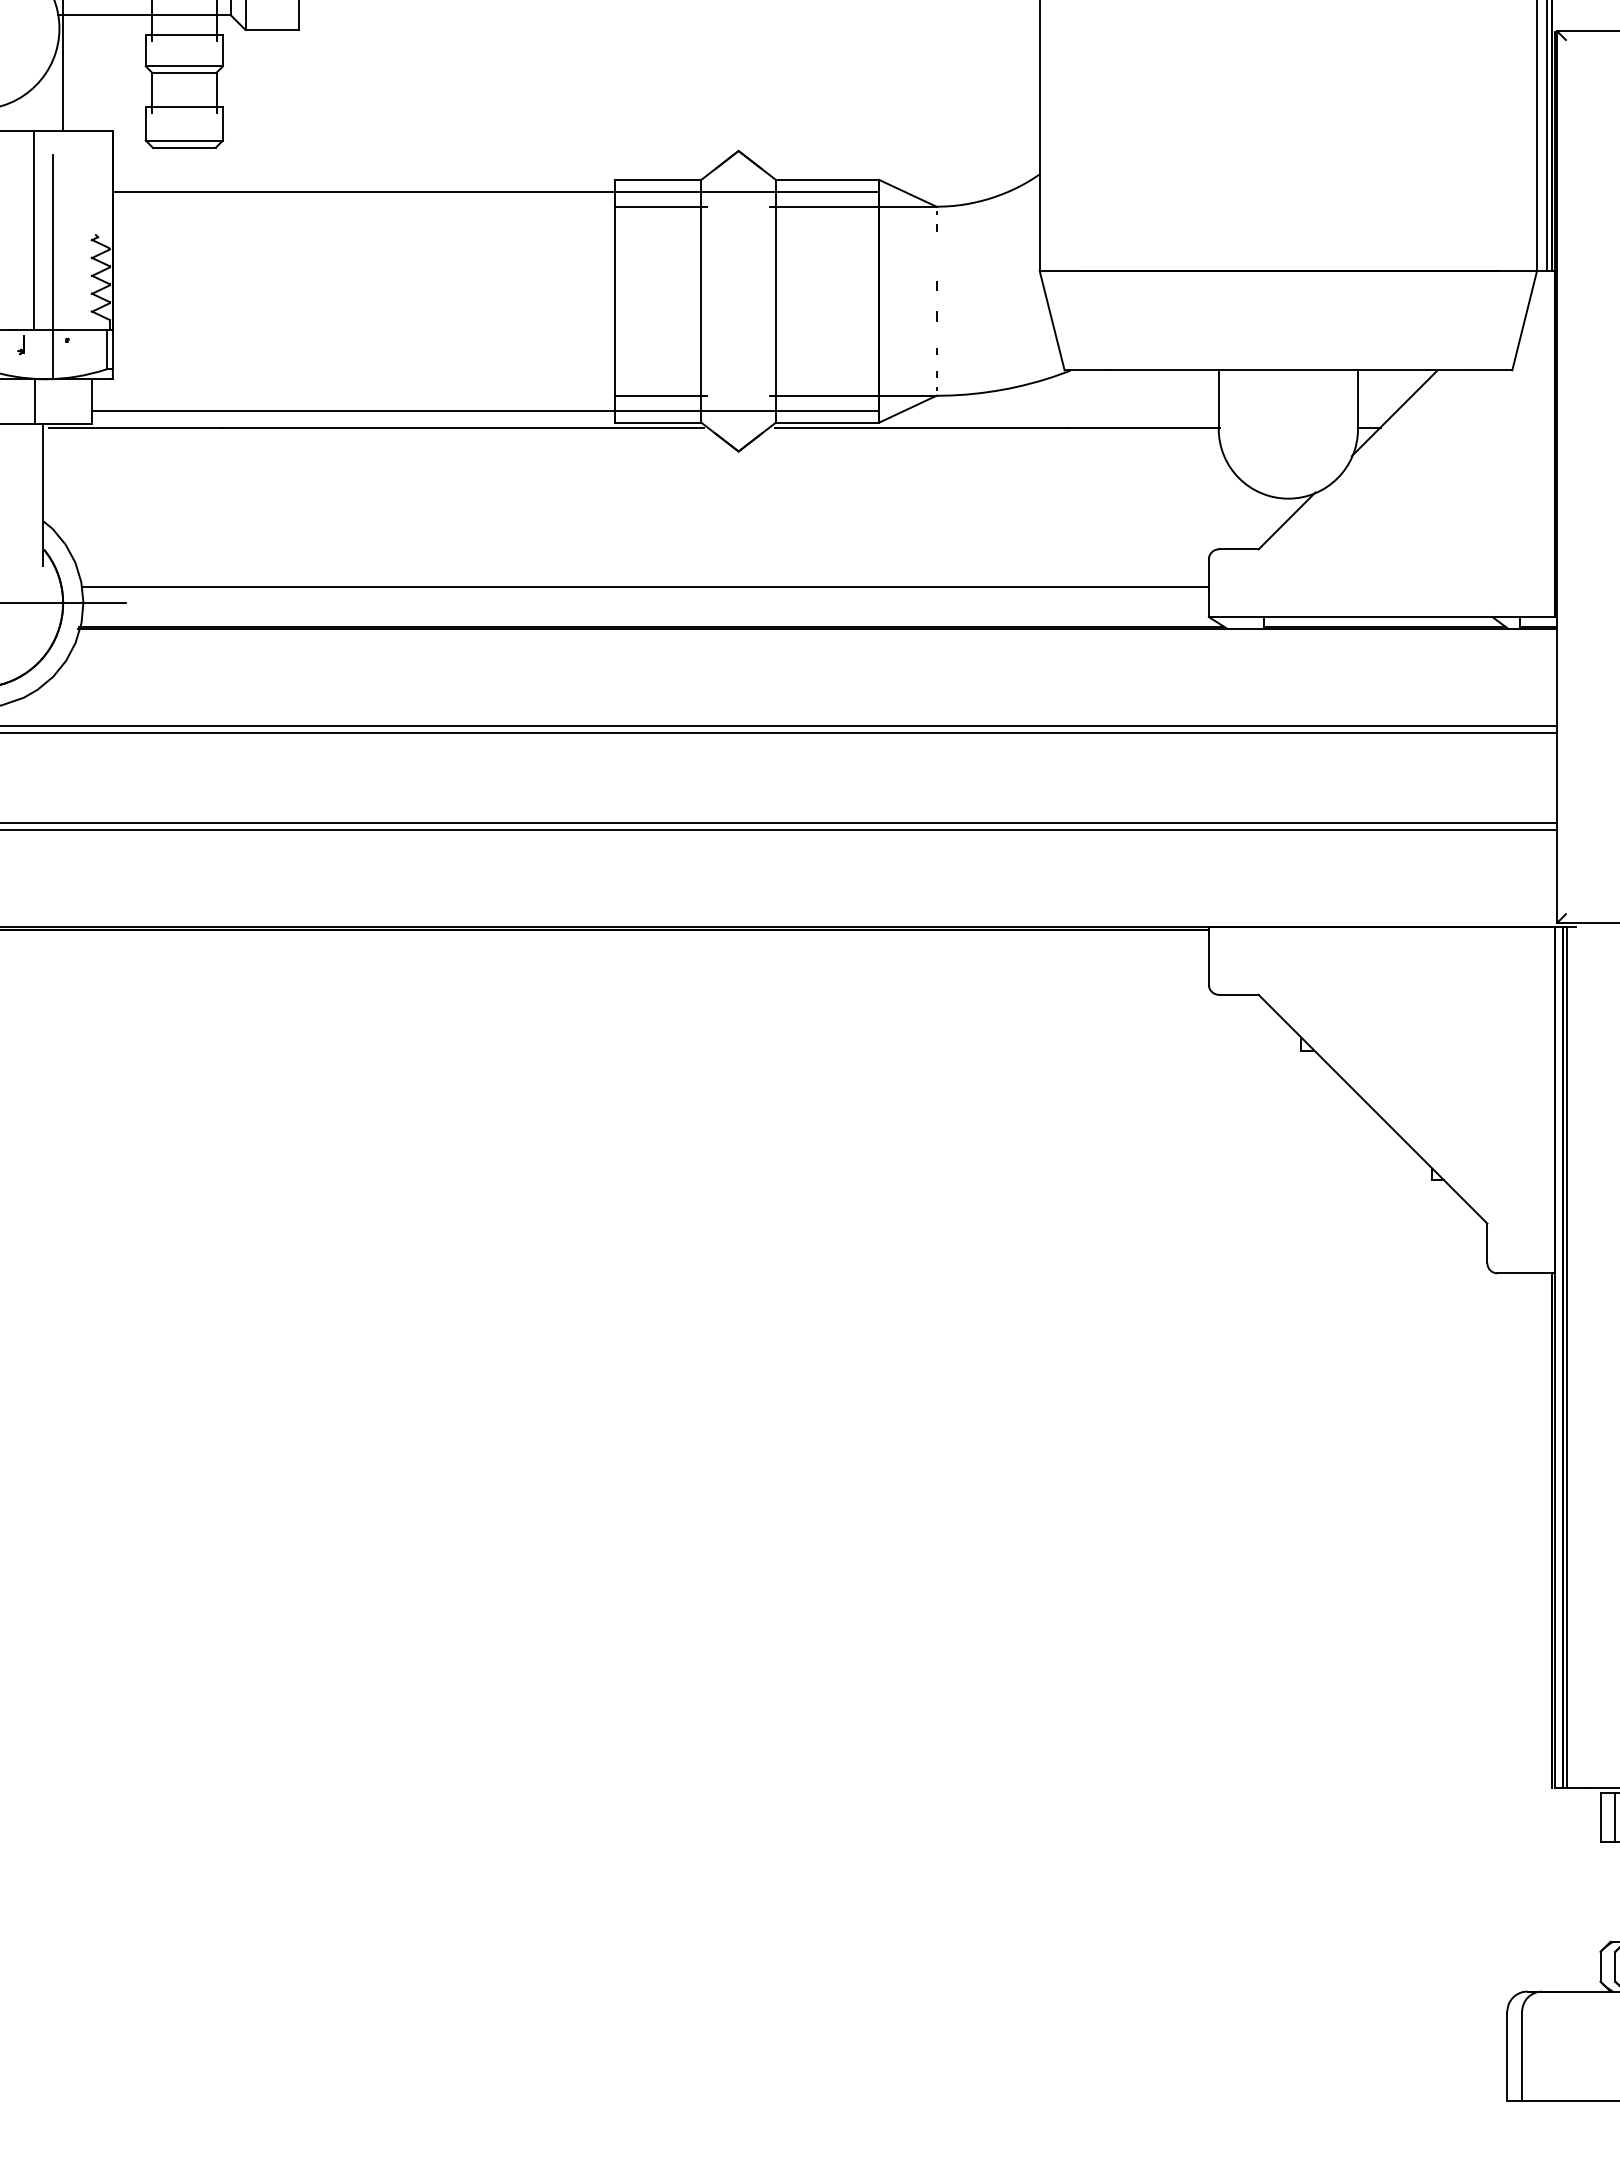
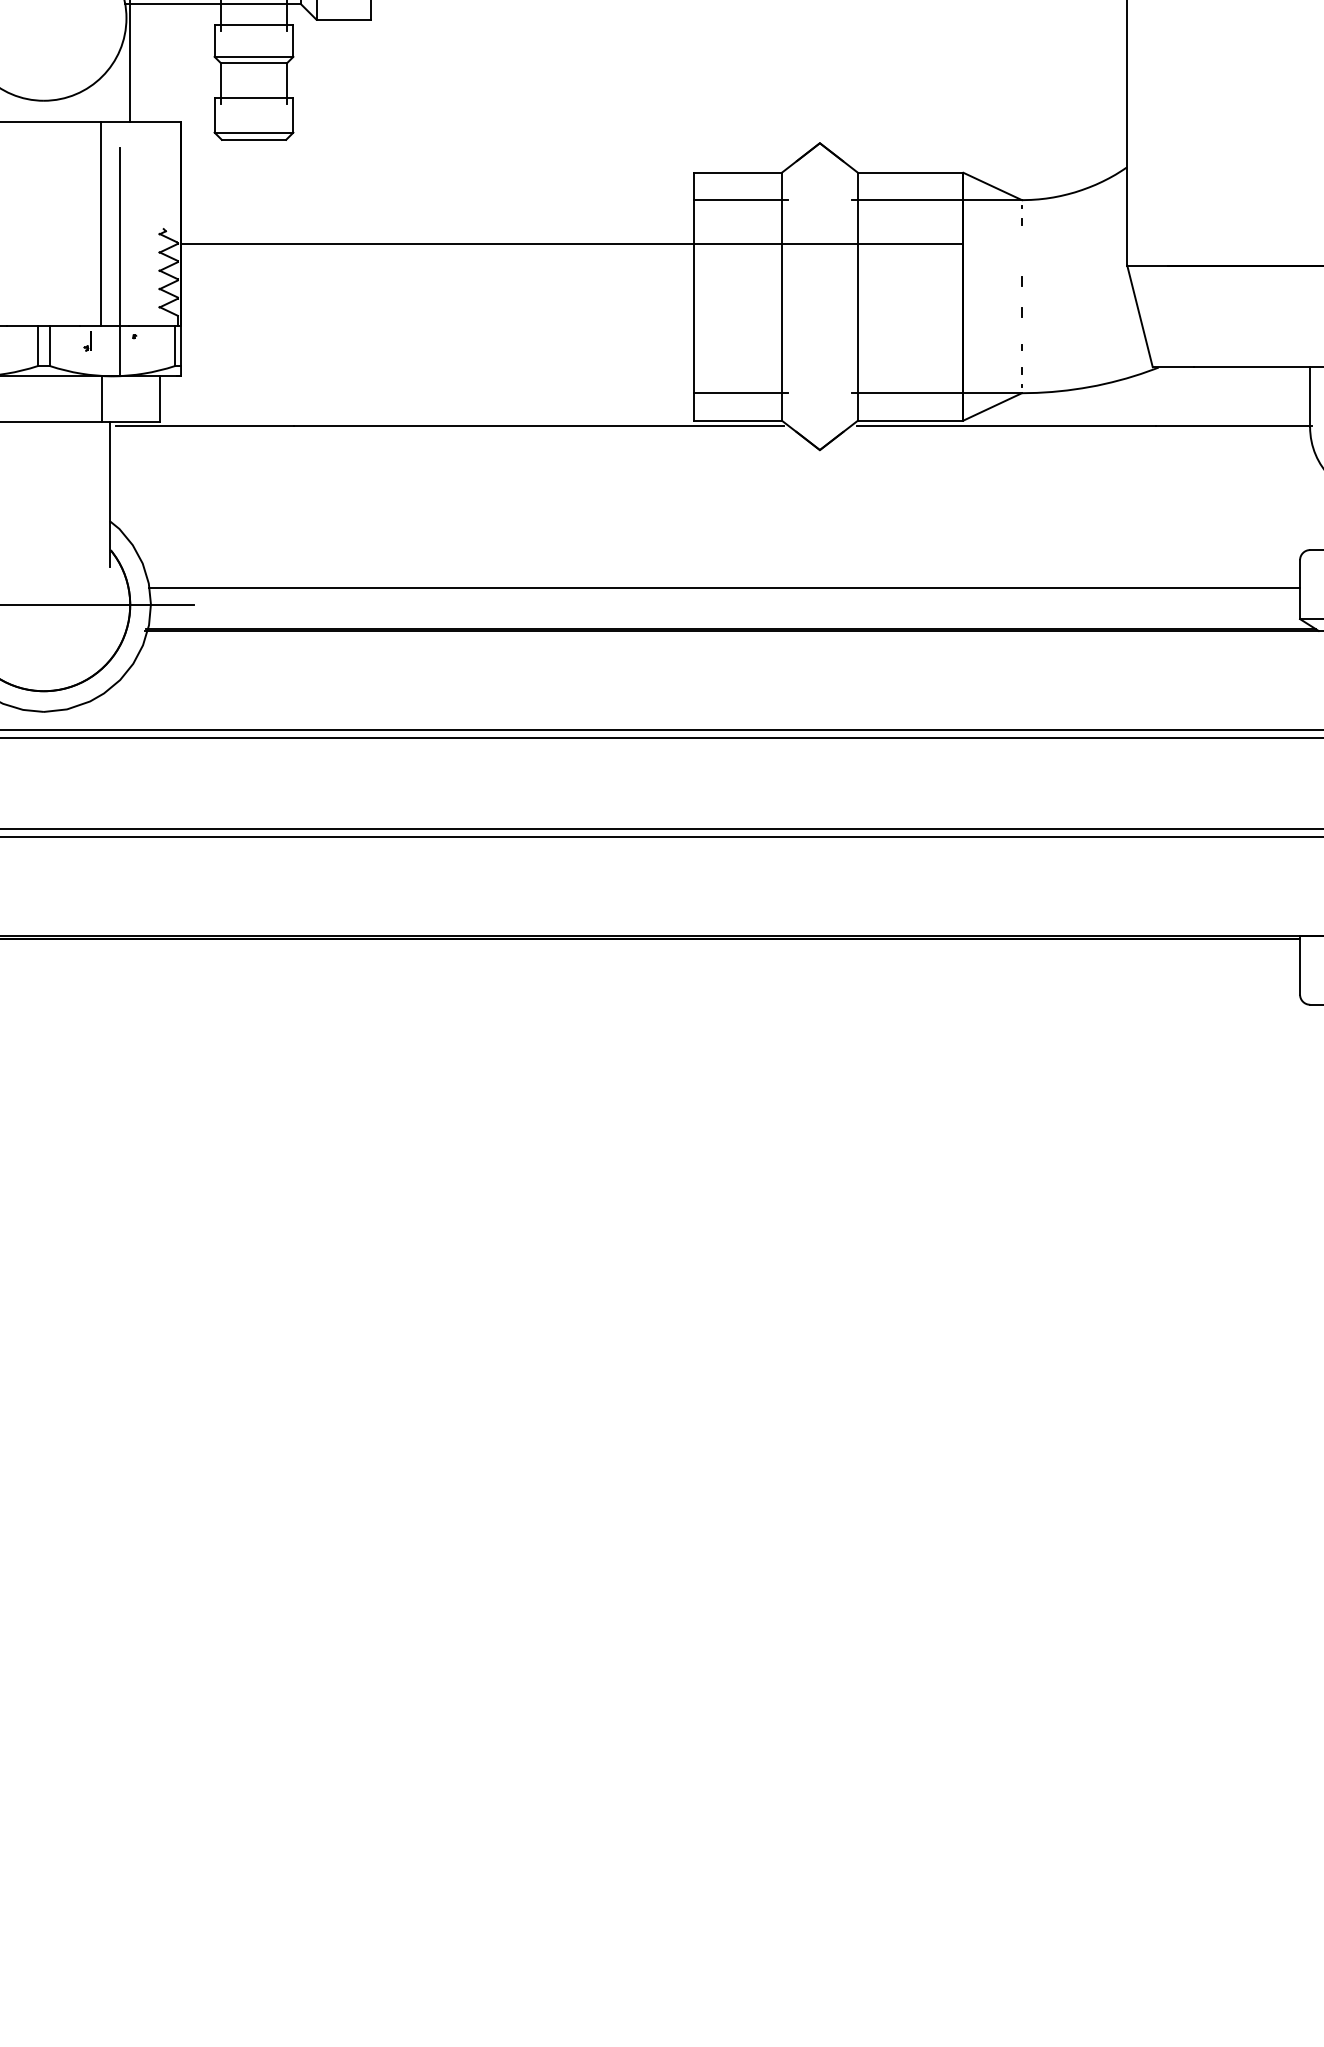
line: (496, 191) -> (572, 243), moved
line: (485, 410) -> (561, 408), removed

